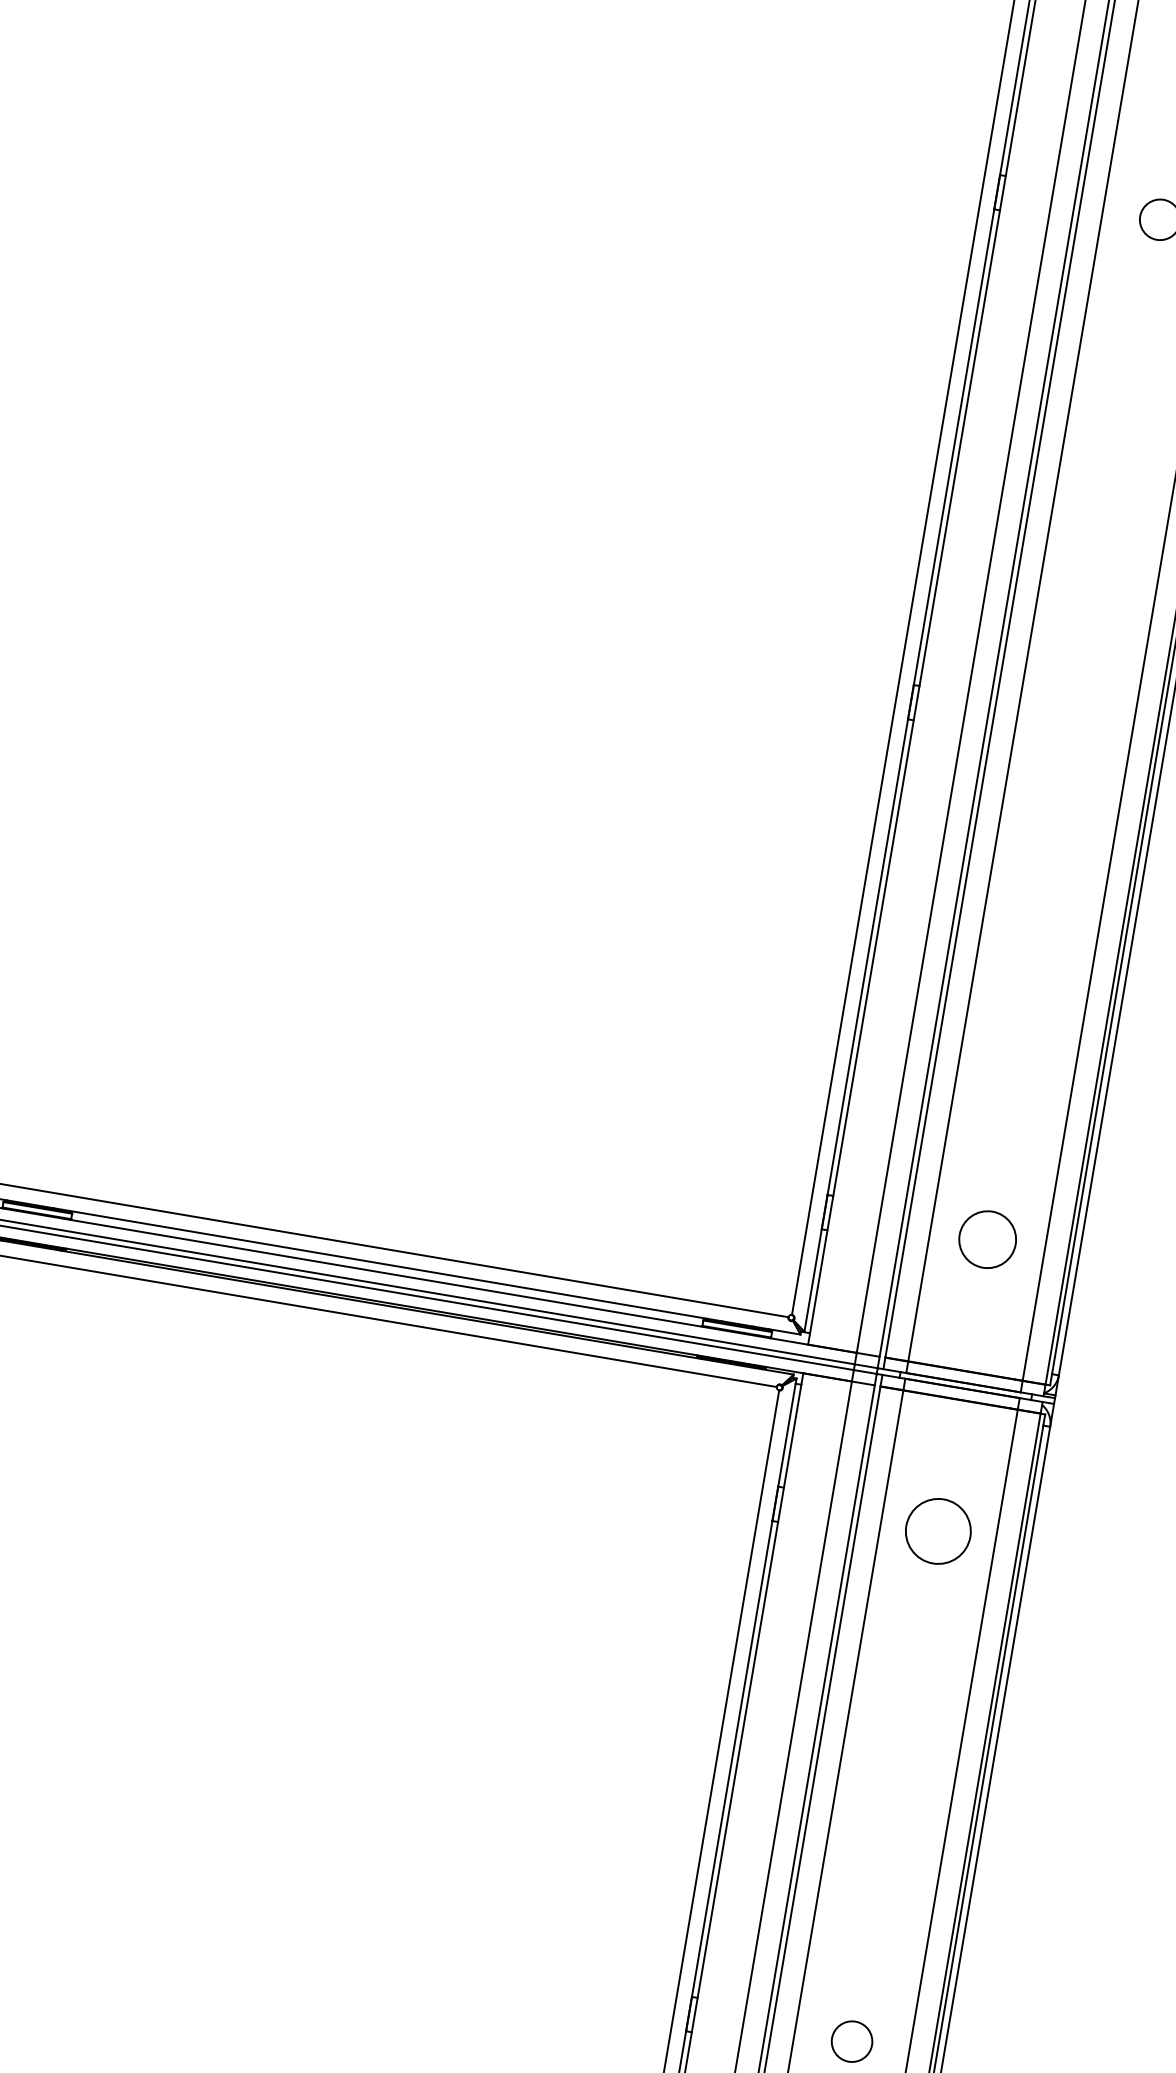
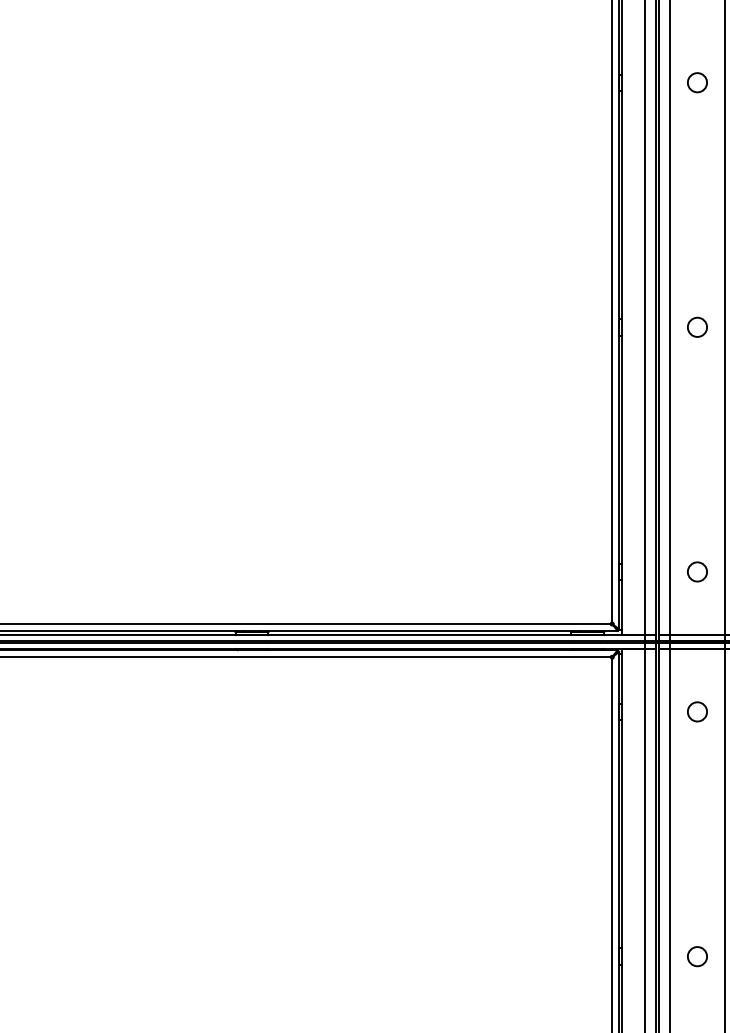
circle: (1074, 727) -> (697, 326), added
circle: (987, 1238) -> (697, 571), size x0.71
circle: (938, 1530) -> (697, 711), size x0.62

